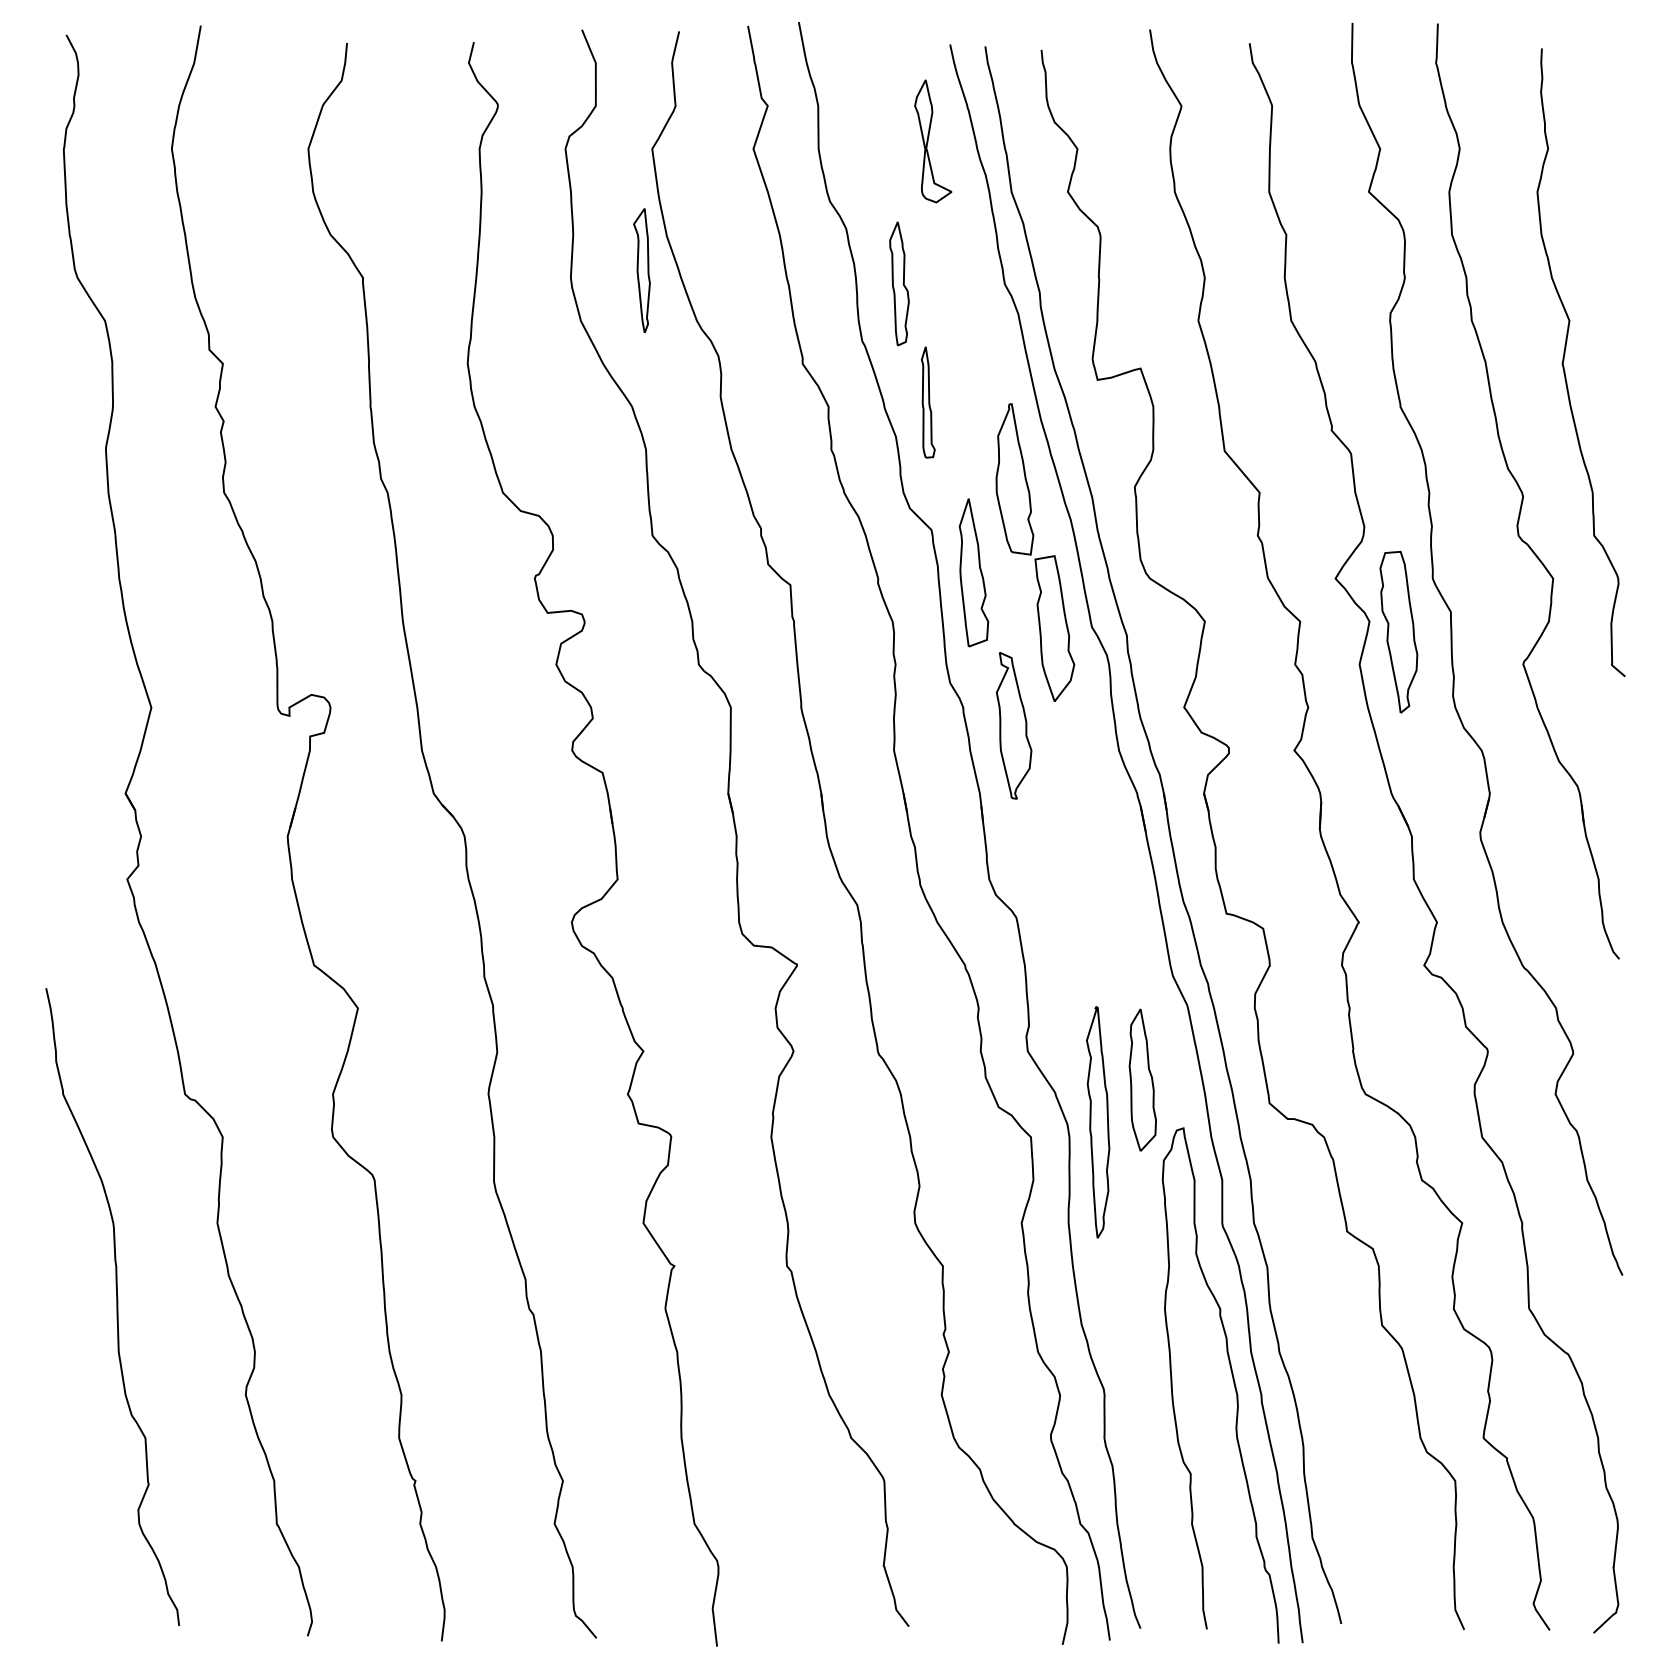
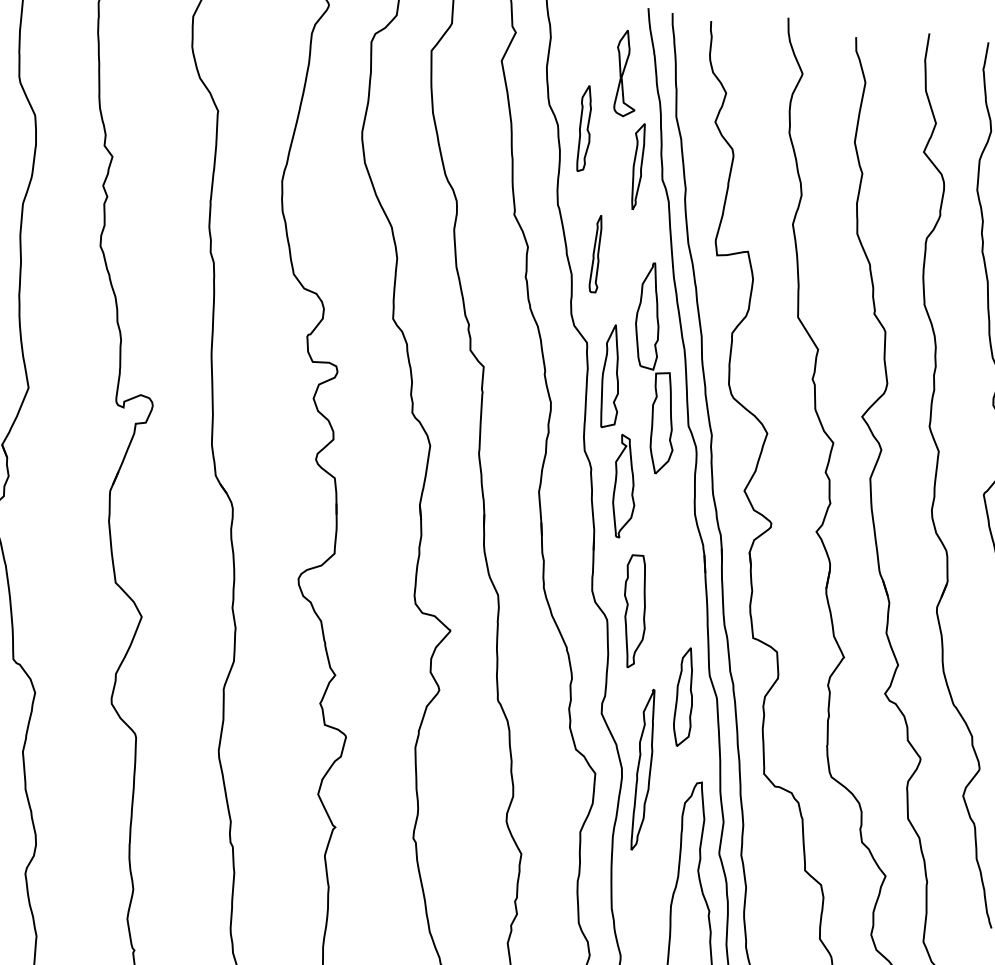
part: (641, 270) -> (636, 166), moved
part: (899, 283) -> (584, 128), moved
part: (1398, 632) -> (633, 611), moved
part: (1142, 1079) -> (685, 696), moved

